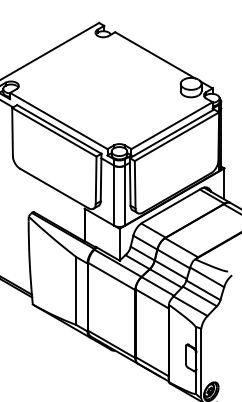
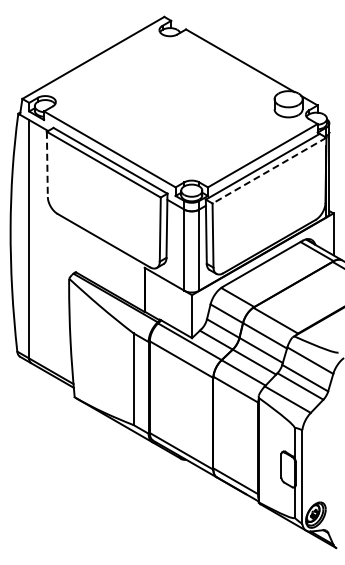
line: (12, 132) -> (47, 164), solid -> dashed
line: (176, 136) -> (269, 170), solid -> dashed

